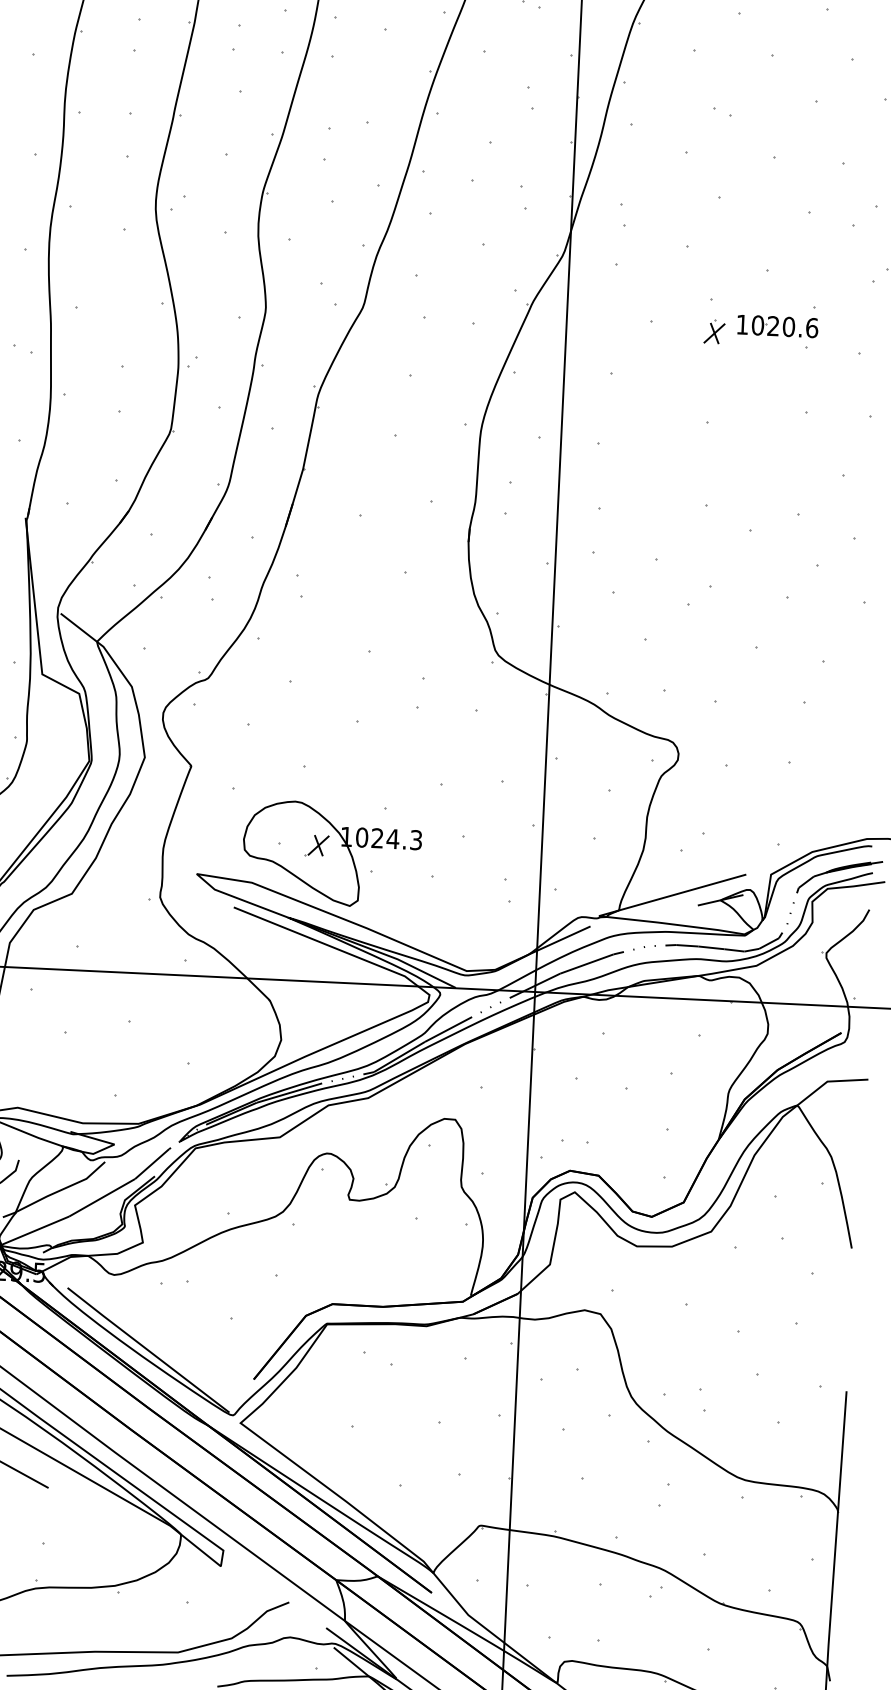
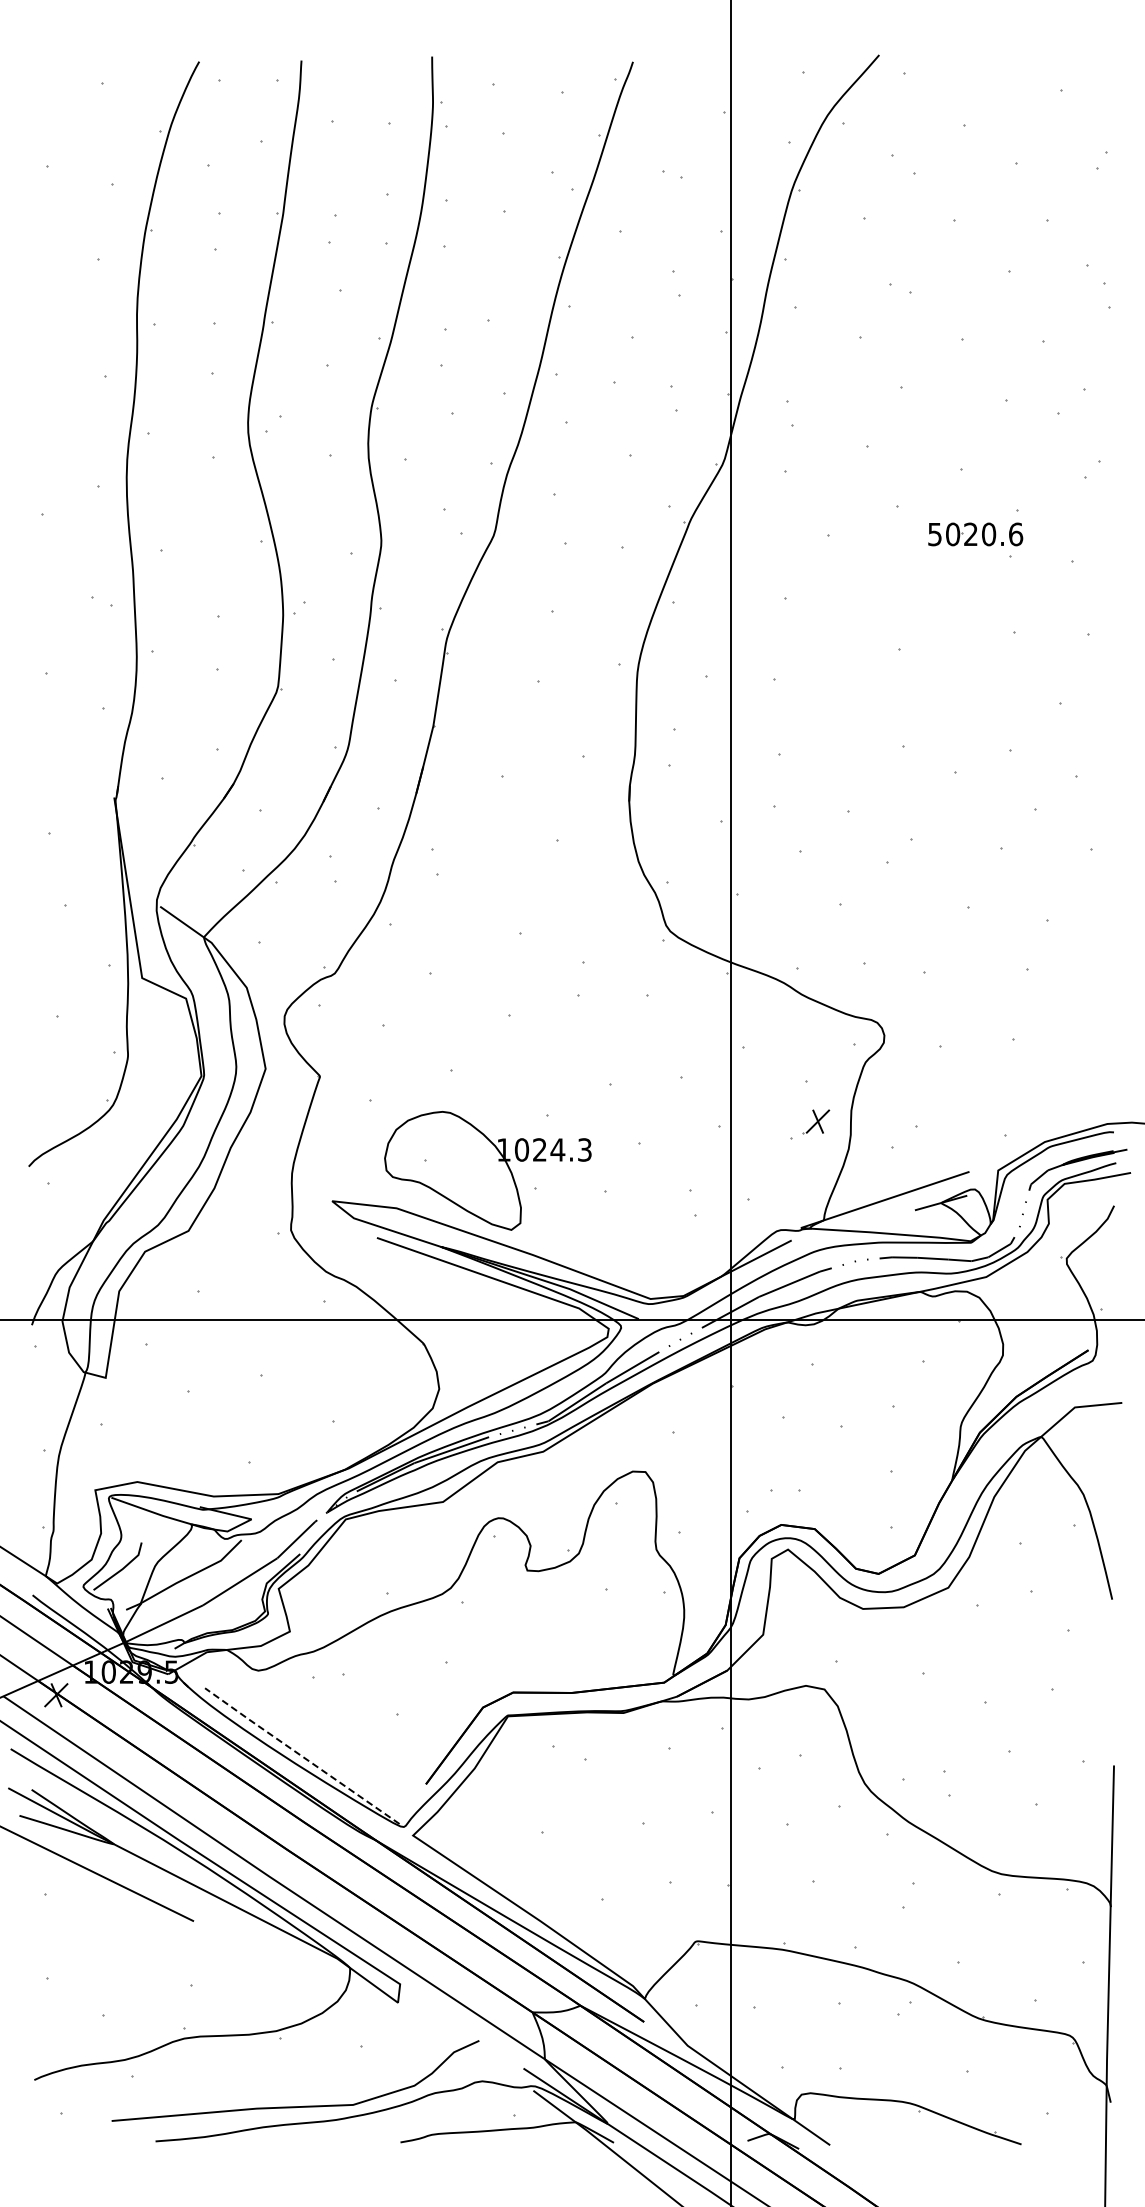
text: (742, 324) -> (934, 534), 1020.6 -> 5020.6
part: (714, 331) -> (902, 543), removed
part: (317, 845) -> (816, 1121), moved
line: (147, 1349) -> (301, 1755), solid -> dashed

